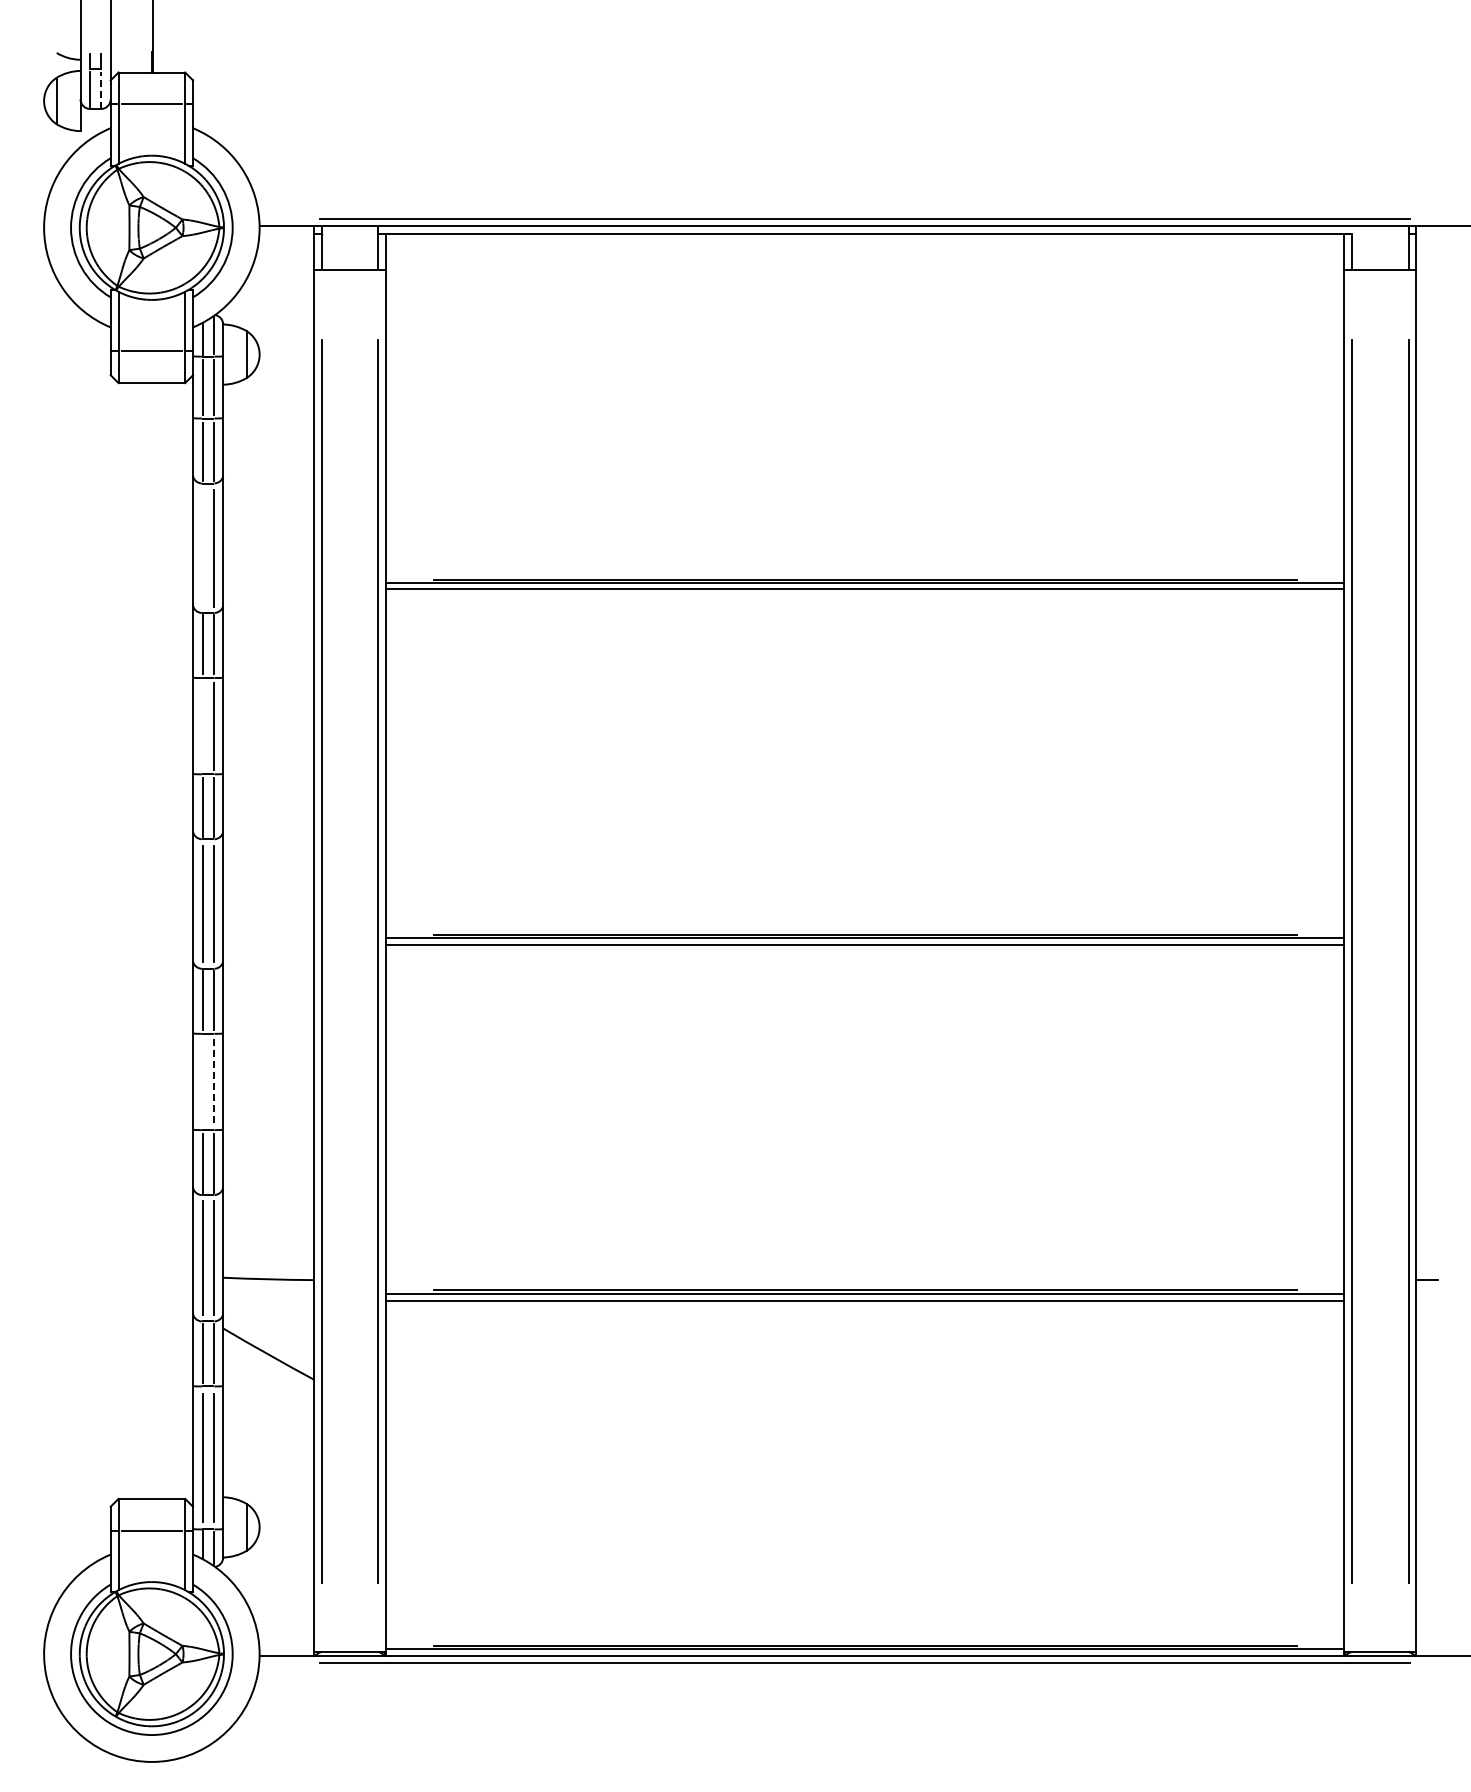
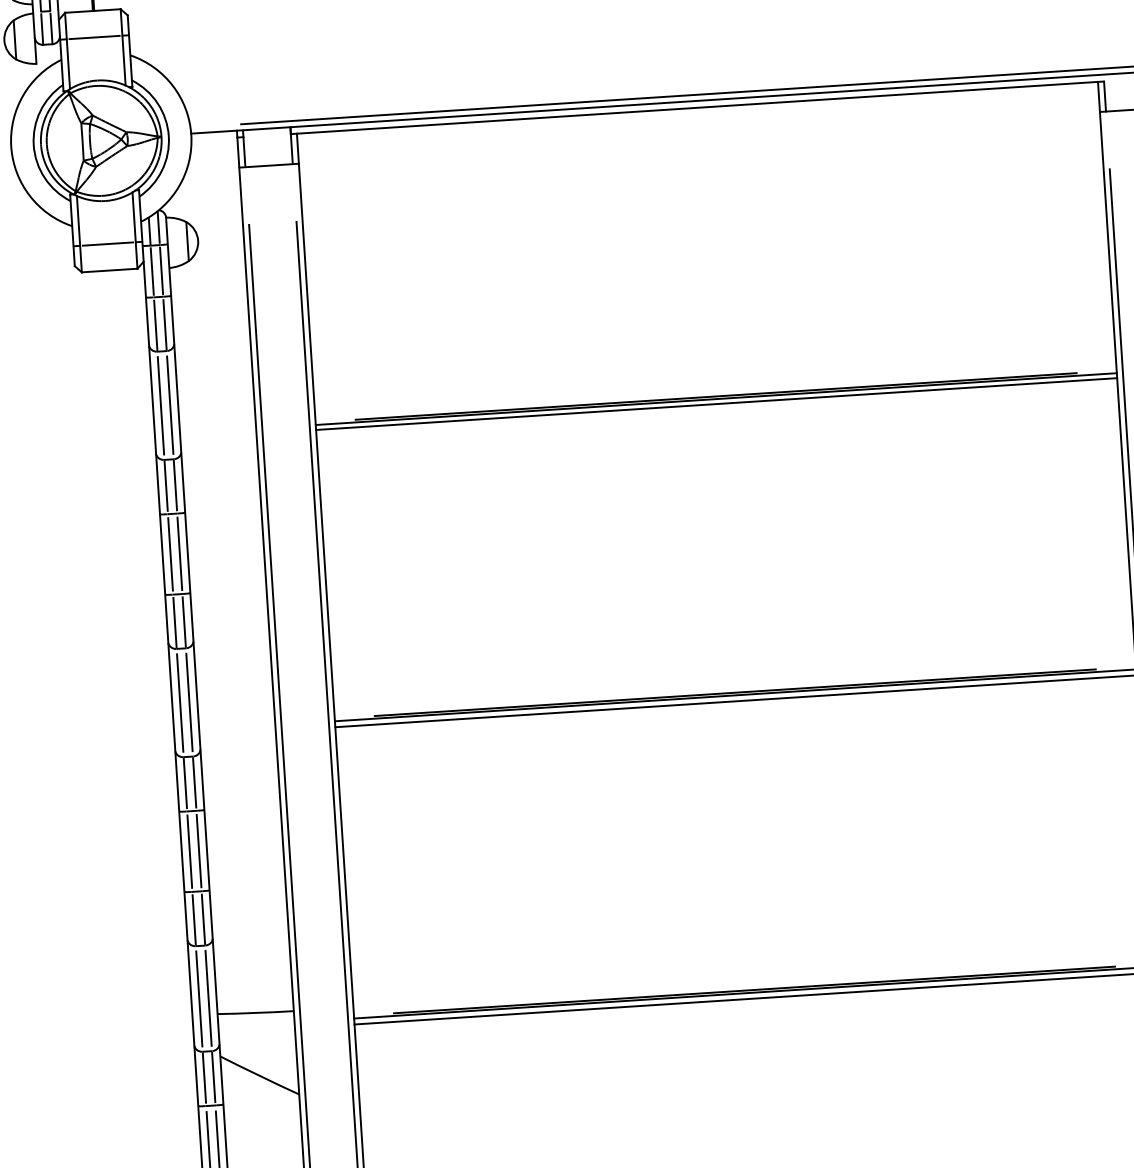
line: (101, 90) -> (51, 28), dashed -> solid
line: (202, 548) -> (160, 405), added
line: (202, 725) -> (170, 553), added
line: (202, 1081) -> (189, 851), added
line: (213, 1082) -> (198, 851), dashed -> solid

